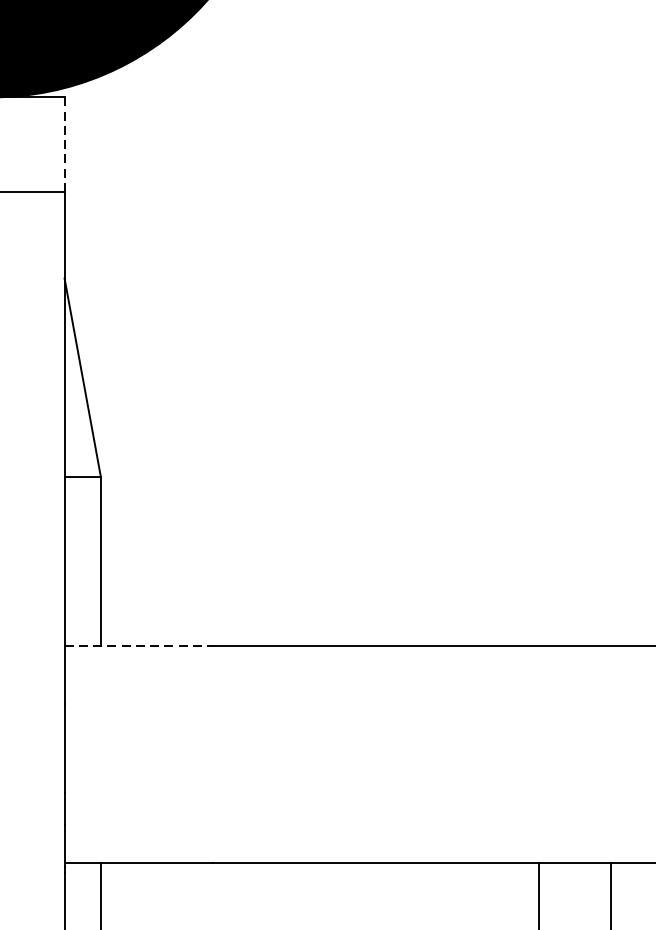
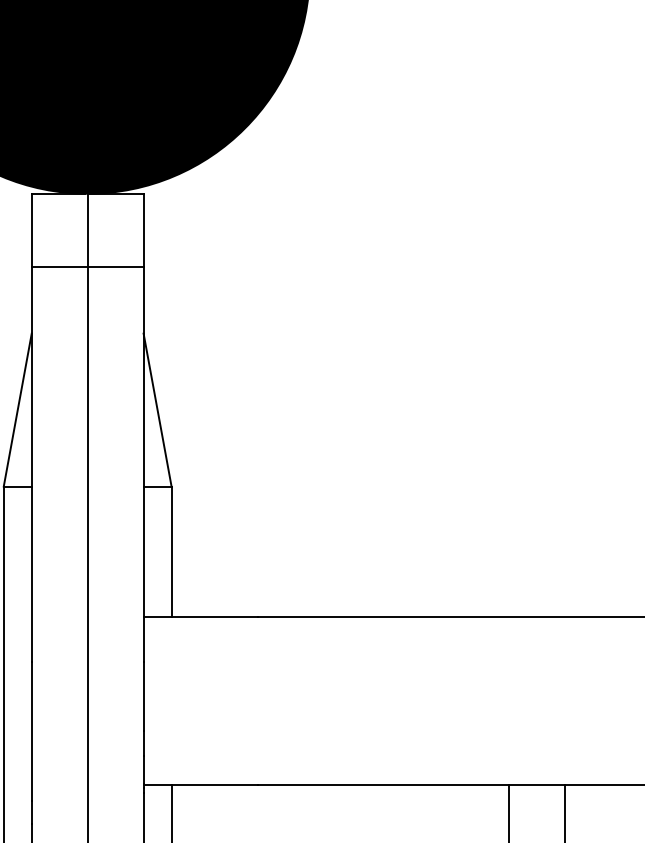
line: (64, 144) -> (143, 230), dashed -> solid
line: (139, 646) -> (201, 617), dashed -> solid

